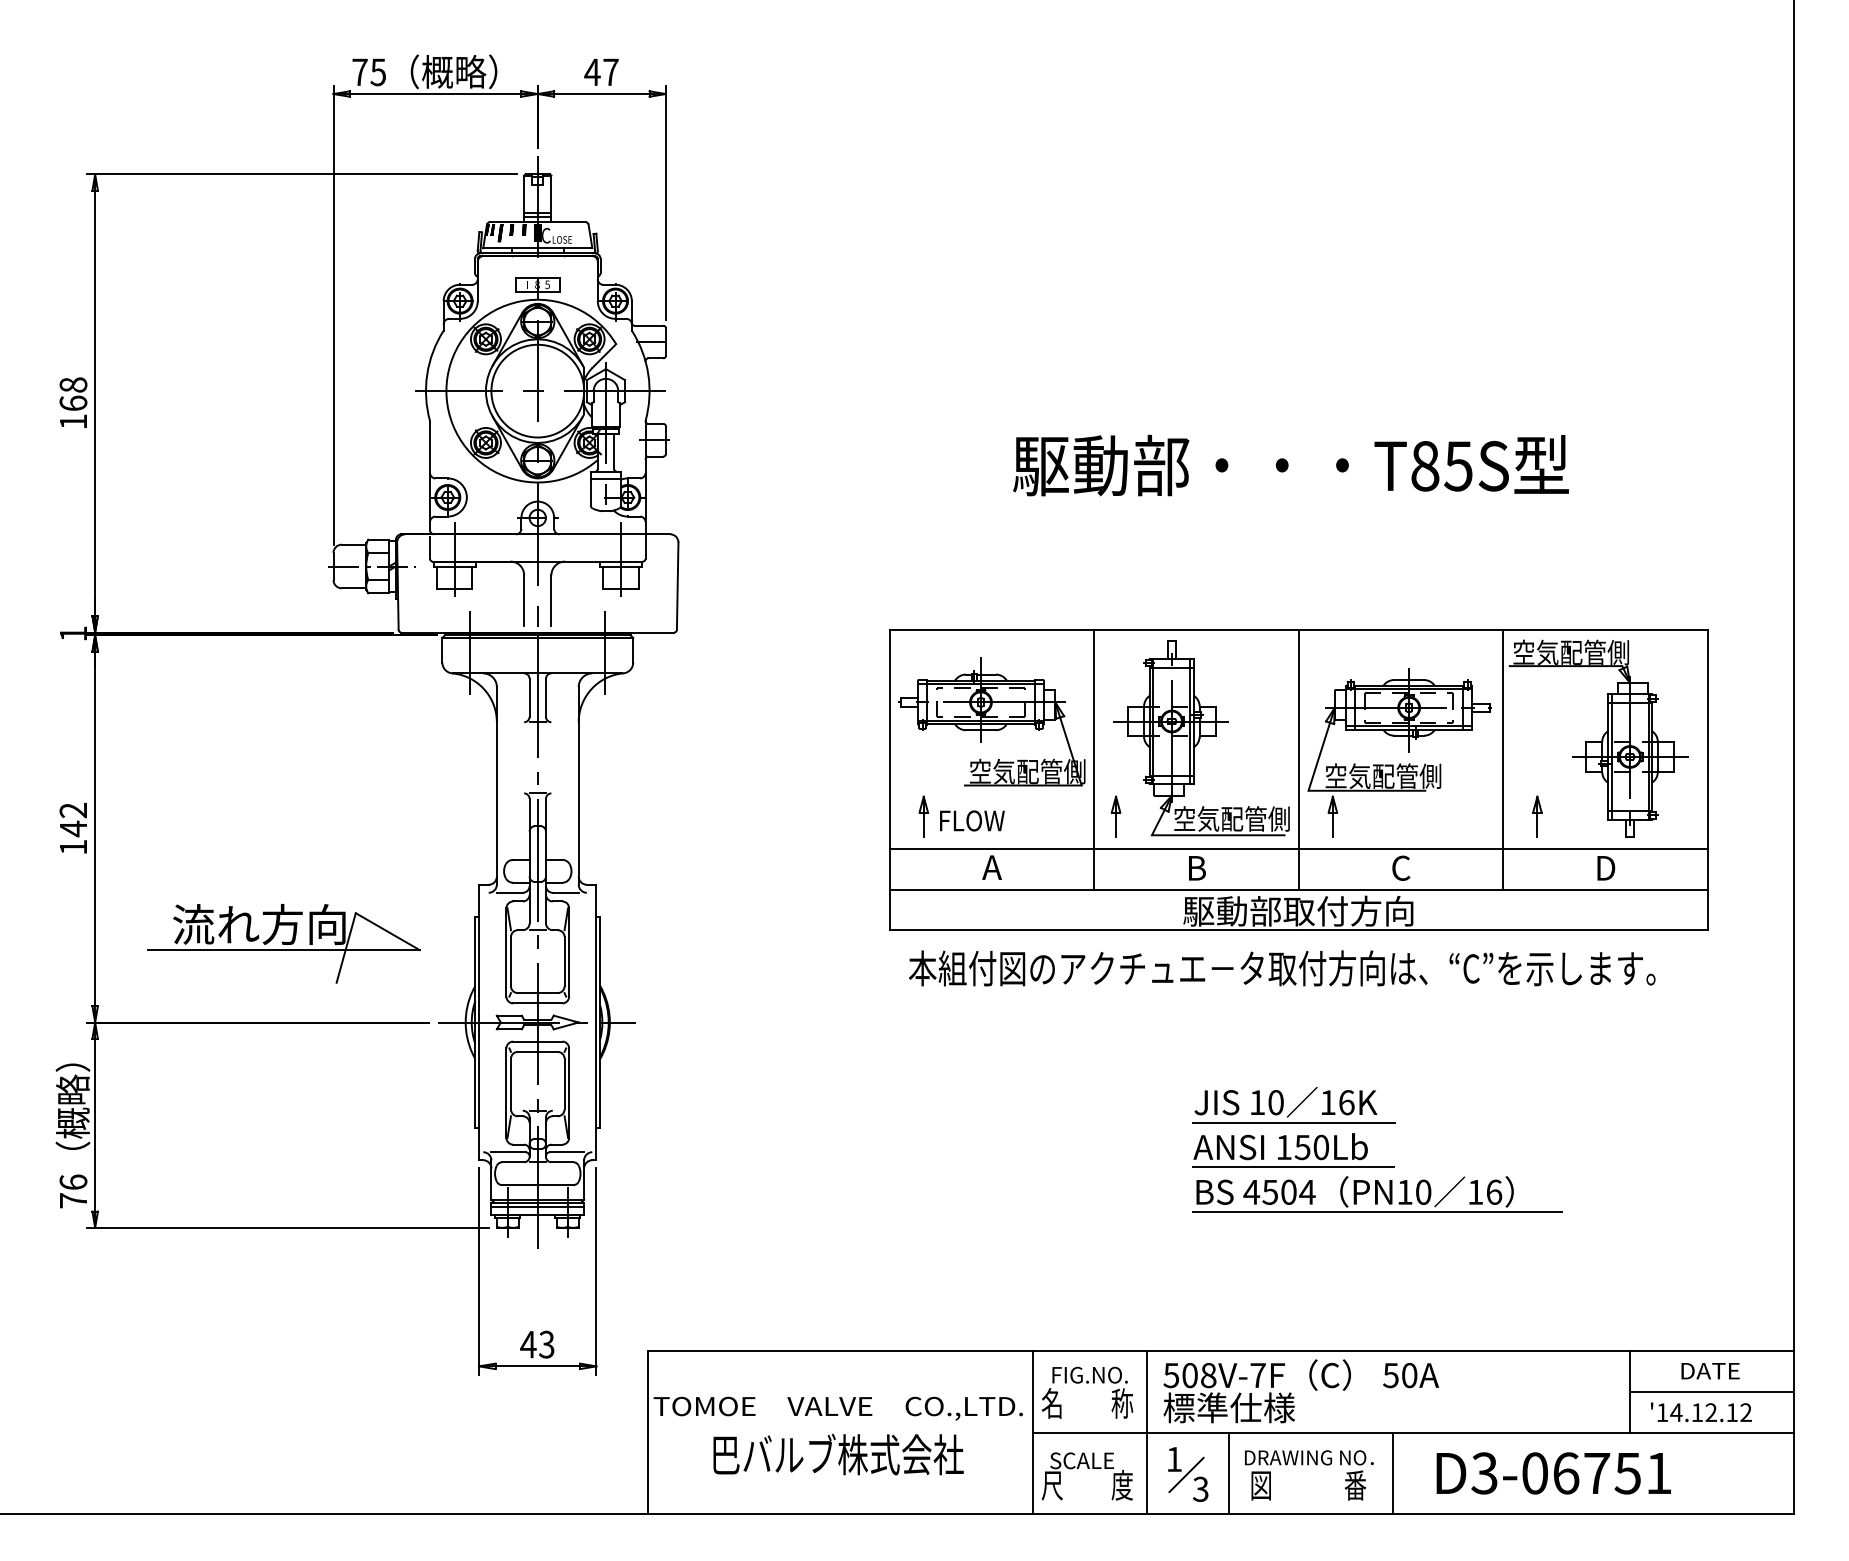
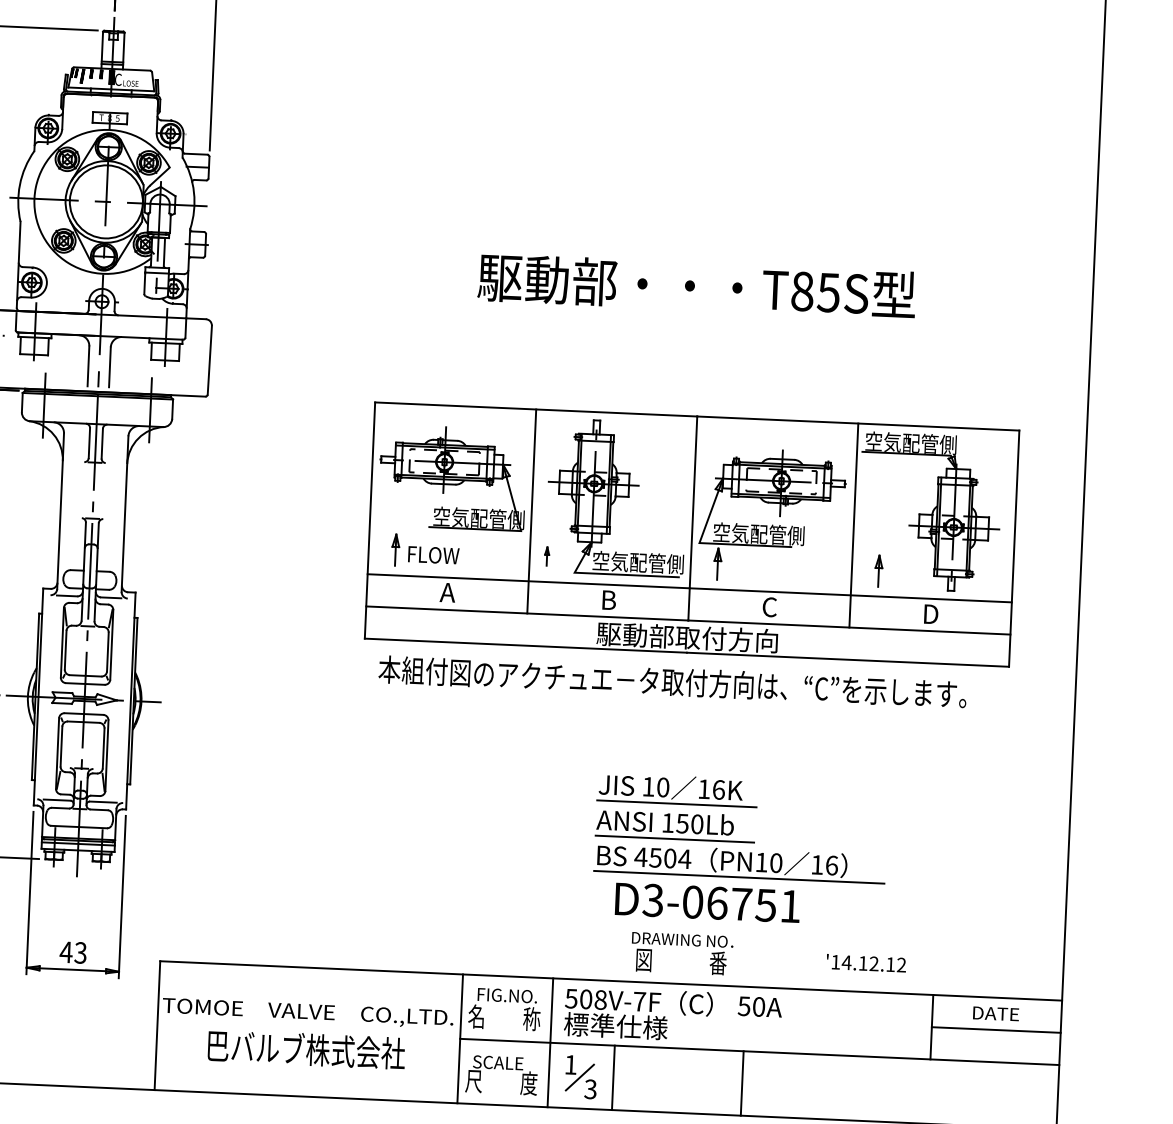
part: (1115, 816) -> (546, 556), size x0.6
text: (1701, 1412) -> (866, 963), moved
text: (1553, 1473) -> (707, 902), moved
text: (1309, 1475) -> (682, 953), moved

